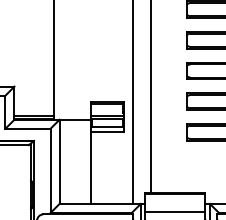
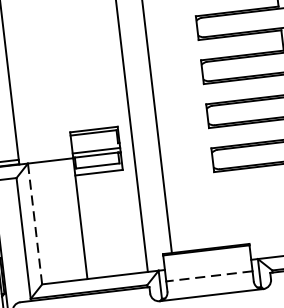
line: (59, 161) -> (34, 223), solid -> dashed
line: (174, 211) -> (208, 275), solid -> dashed

